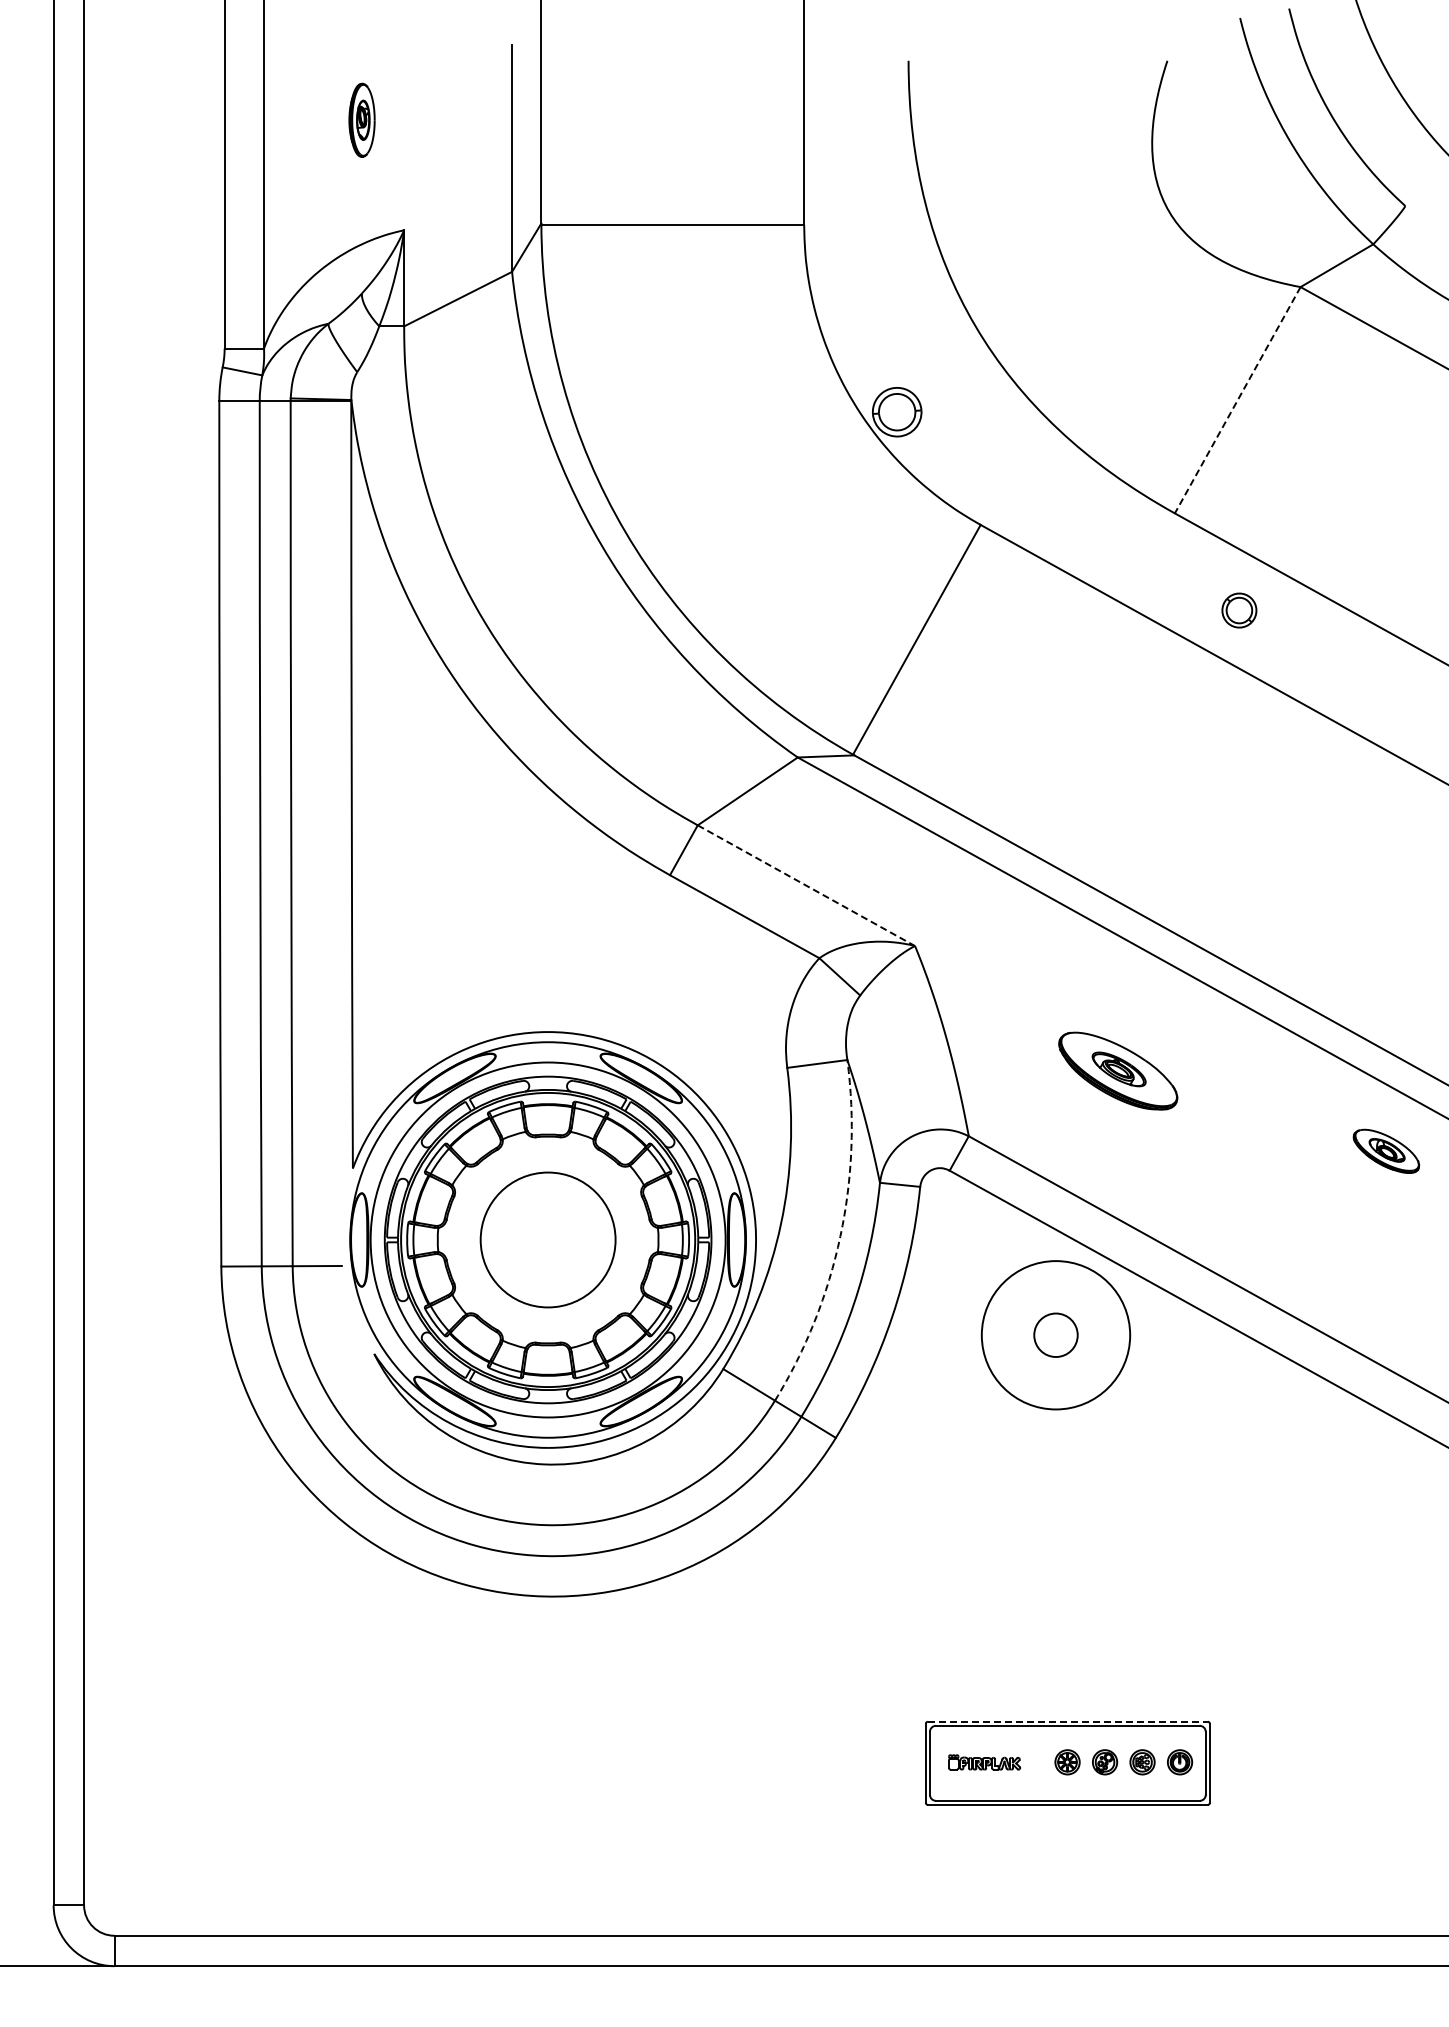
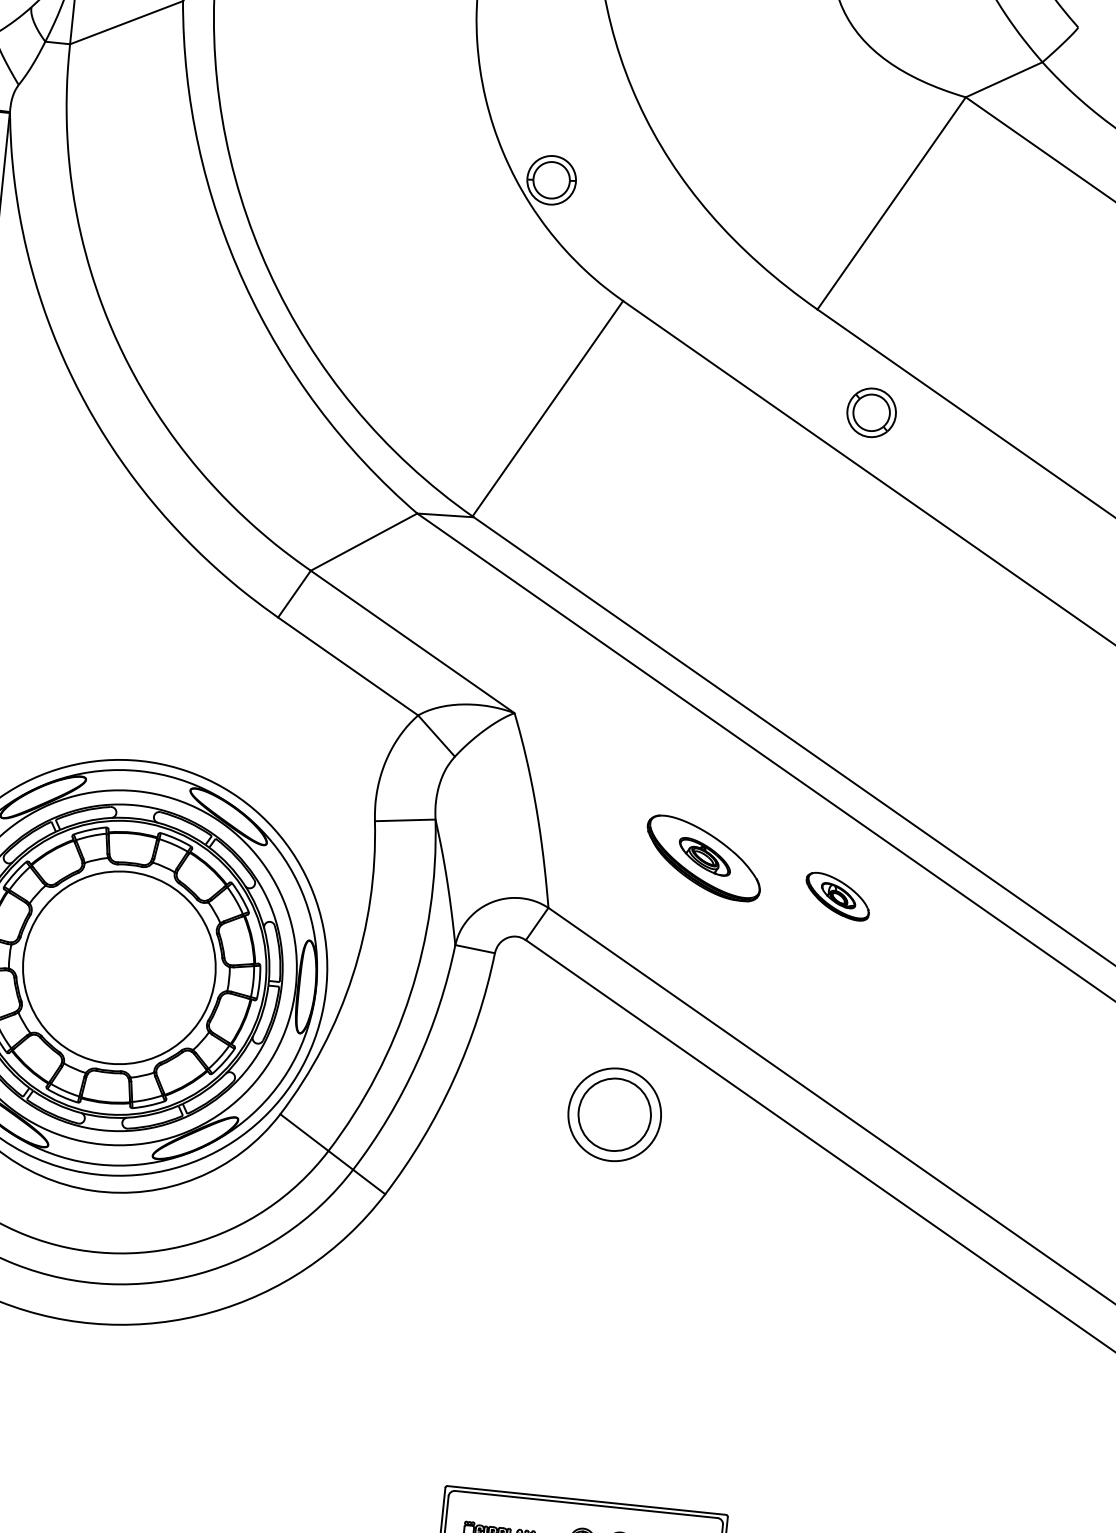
line: (1237, 400) -> (891, 203), dashed -> solid
part: (1239, 610) -> (871, 412), size x1.43
line: (806, 885) -> (412, 641), dashed -> solid
part: (1386, 1150) -> (837, 895), moved
arc: (840, 1236) -> (410, 994), dashed -> solid
circle: (547, 1239) -> (118, 967), size x1.43
circle: (1055, 1334) -> (614, 1113), size x0.62
circle: (1055, 1335) -> (614, 1114), size x1.67
line: (1067, 1721) -> (586, 1500), dashed -> solid

